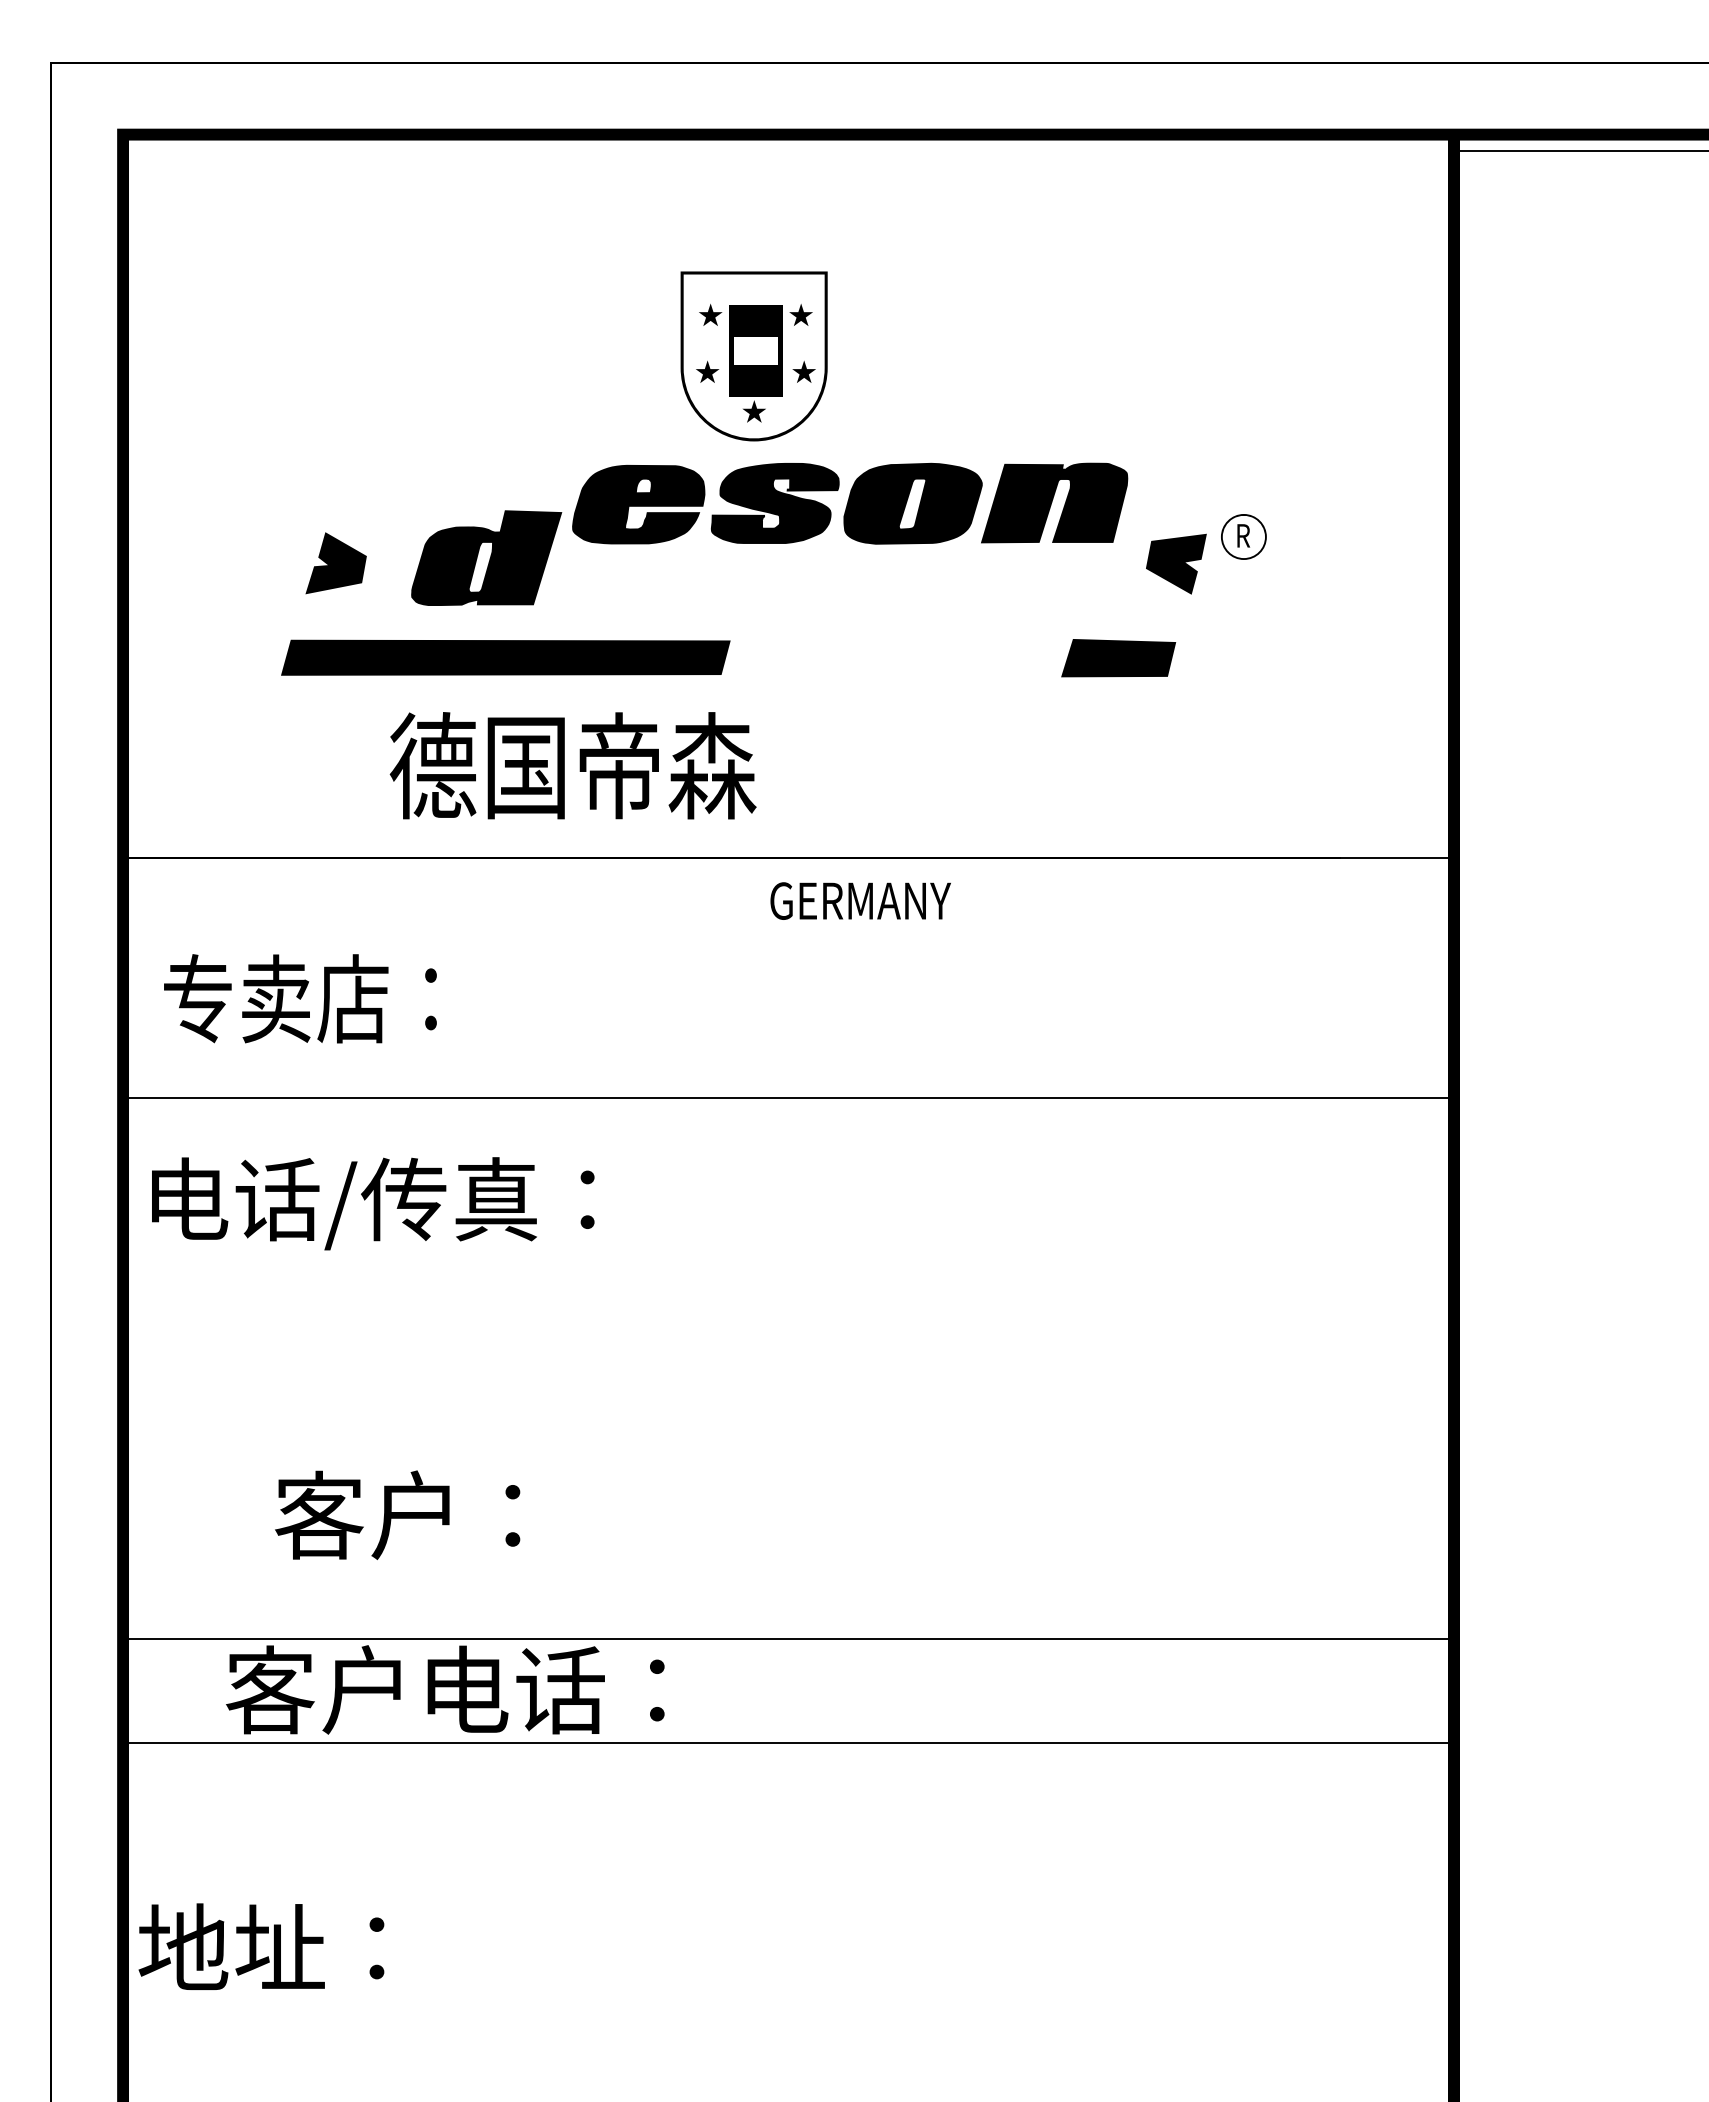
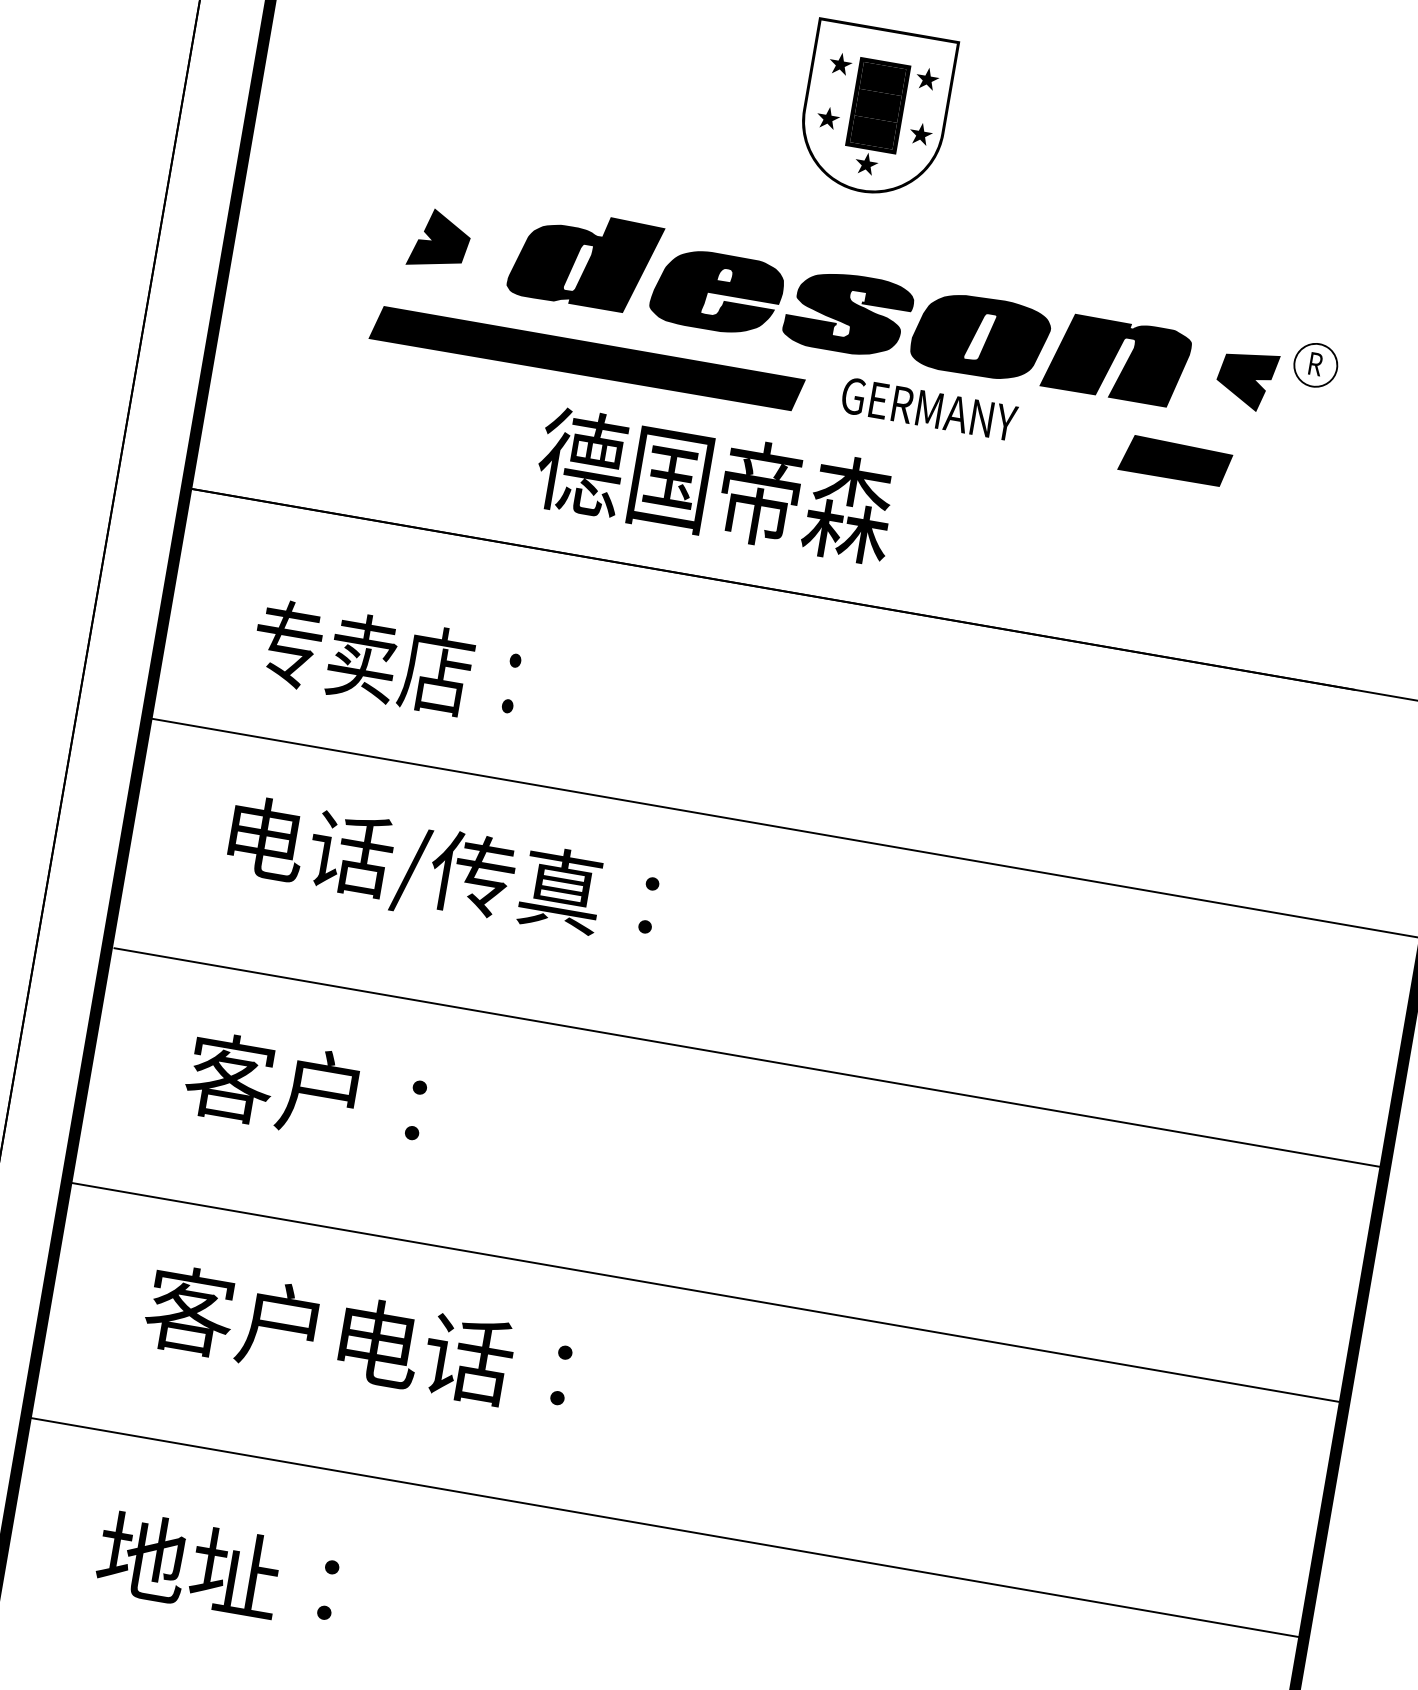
fill: (755, 350) -> (877, 105), added
part: (850, 503) -> (920, 326), moved
text: (572, 765) -> (715, 485), moved
text: (860, 900) -> (929, 408), moved
text: (300, 998) -> (386, 661), moved
text: (373, 1203) -> (442, 873), moved
line: (792, 1336) -> (749, 1057), added
text: (397, 1514) -> (305, 1089), moved
line: (788, 1639) -> (705, 1292), moved
line: (788, 1743) -> (664, 1527), moved
text: (261, 1946) -> (217, 1569), moved

